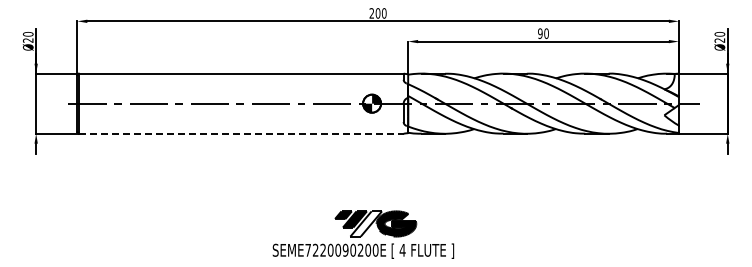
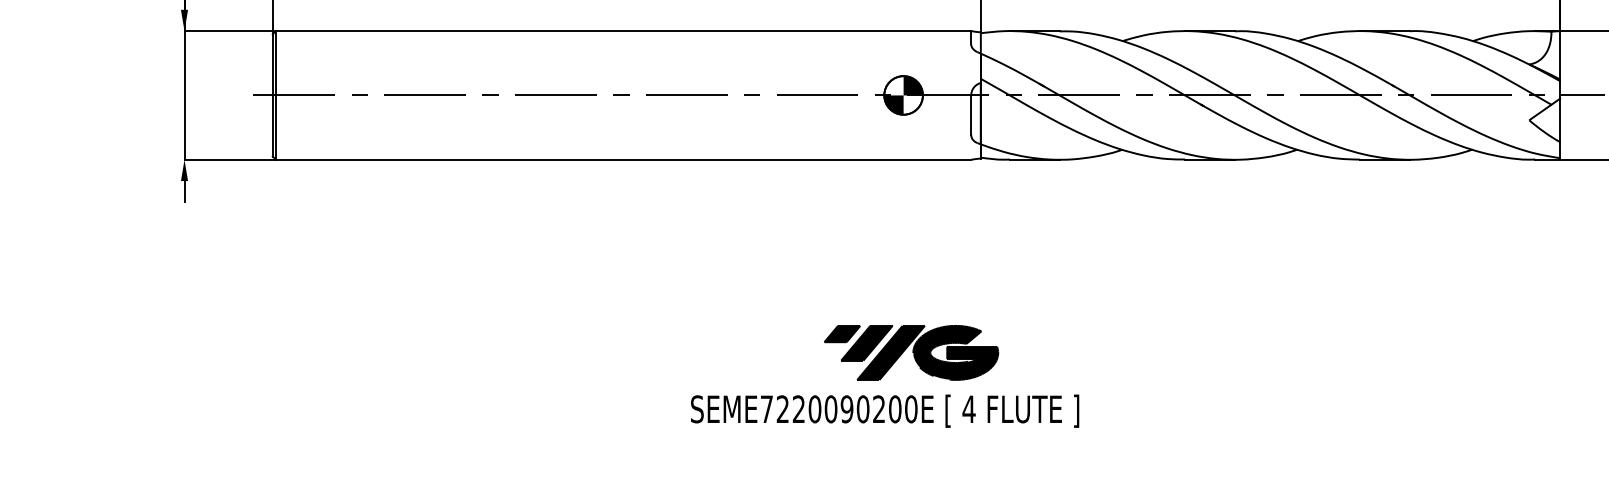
line: (241, 133) -> (624, 159), dashed -> solid
fill: (366, 223) -> (891, 351), added

